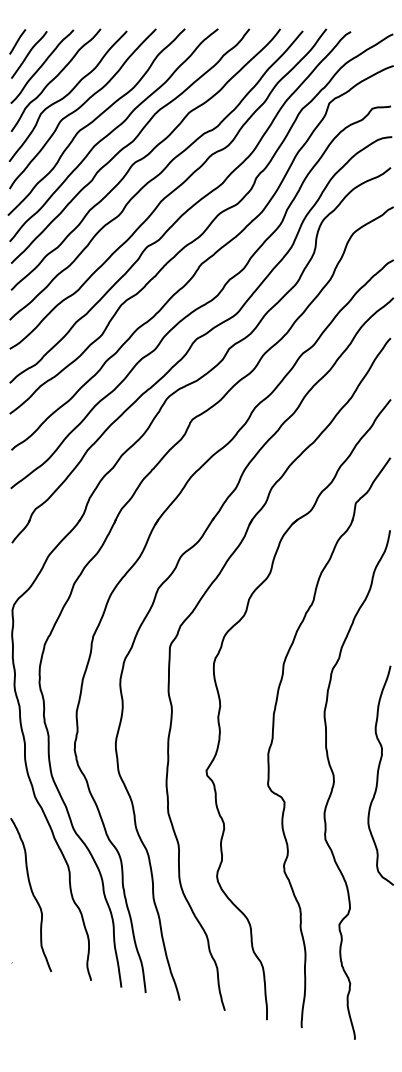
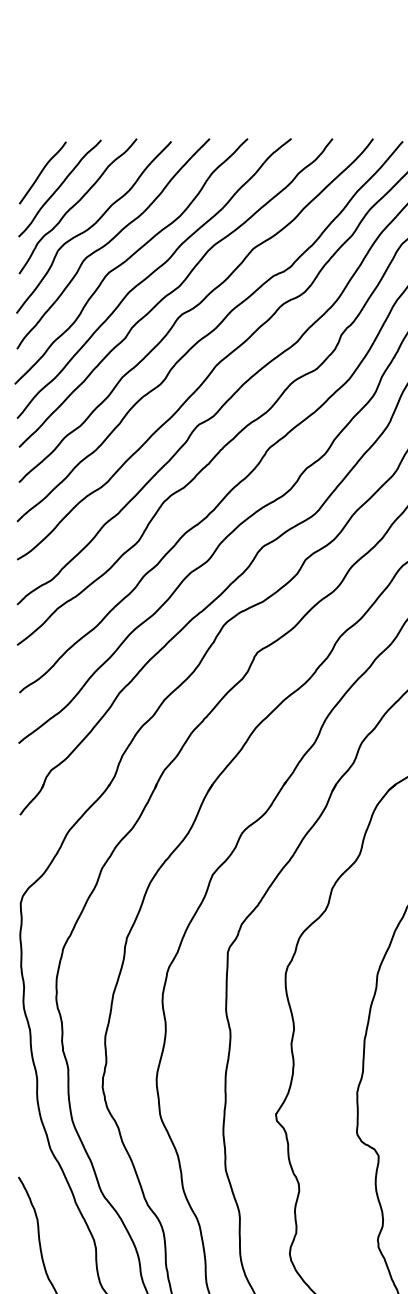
line: (17, 41) -> (27, 155), removed

